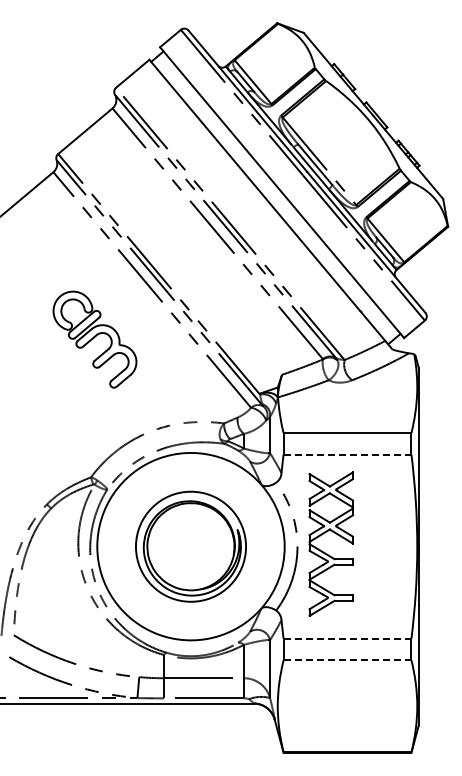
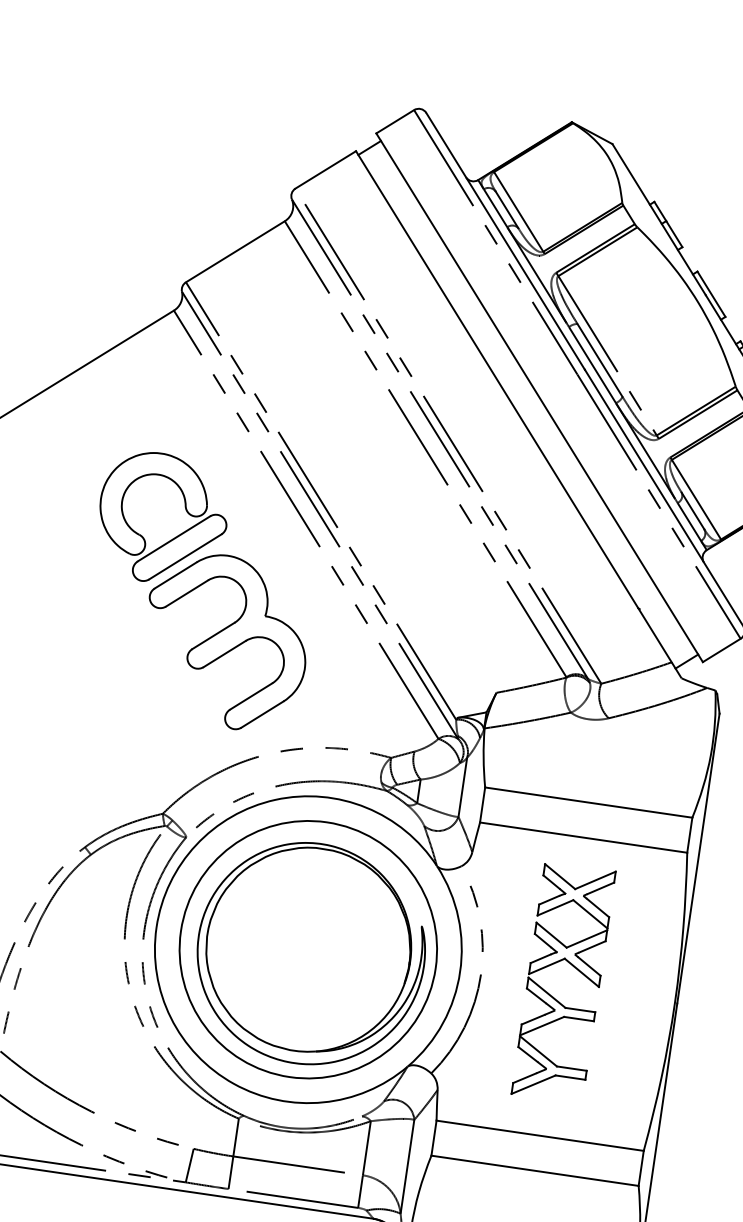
part: (94, 339) -> (200, 591), size x1.67
line: (347, 454) -> (583, 837), dashed -> solid
part: (335, 534) -> (572, 968), moved
part: (190, 546) -> (307, 949), size x1.43
line: (347, 638) -> (540, 1135), dashed -> solid
line: (347, 660) -> (534, 1171), dashed -> solid

